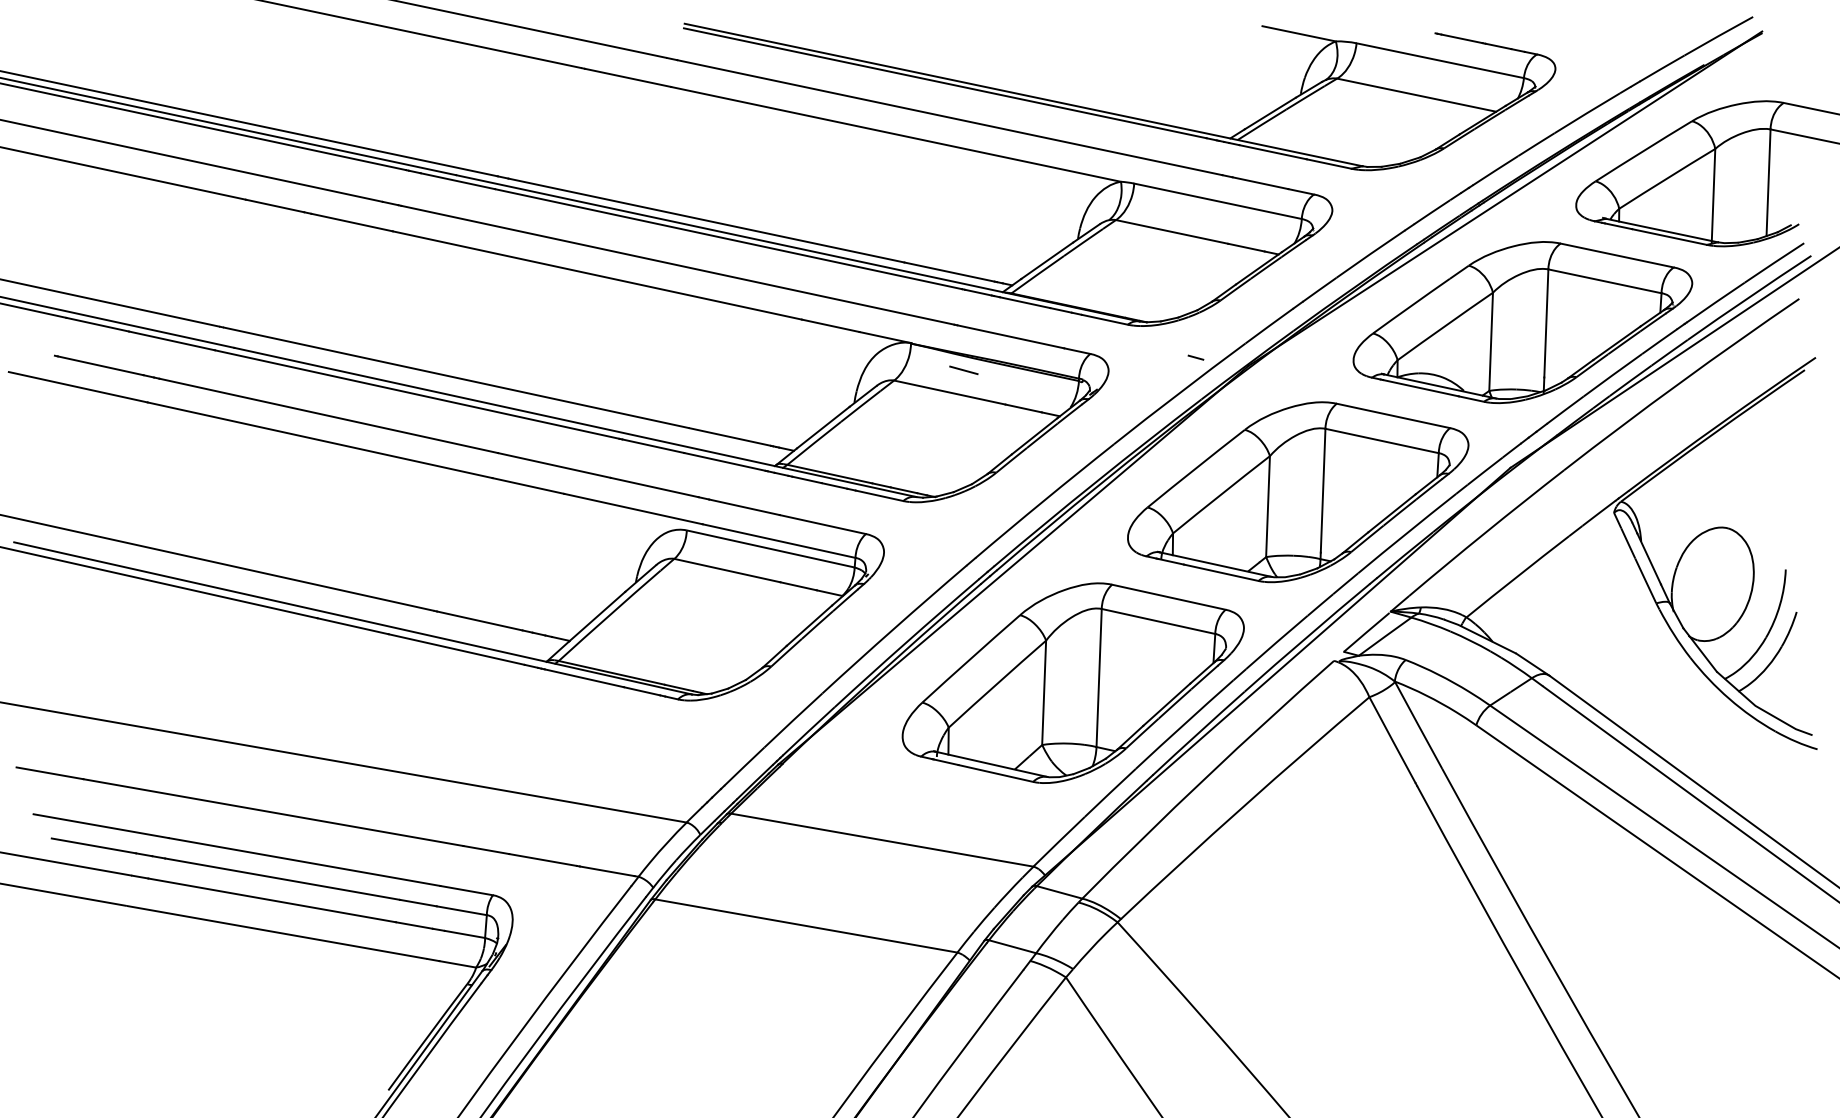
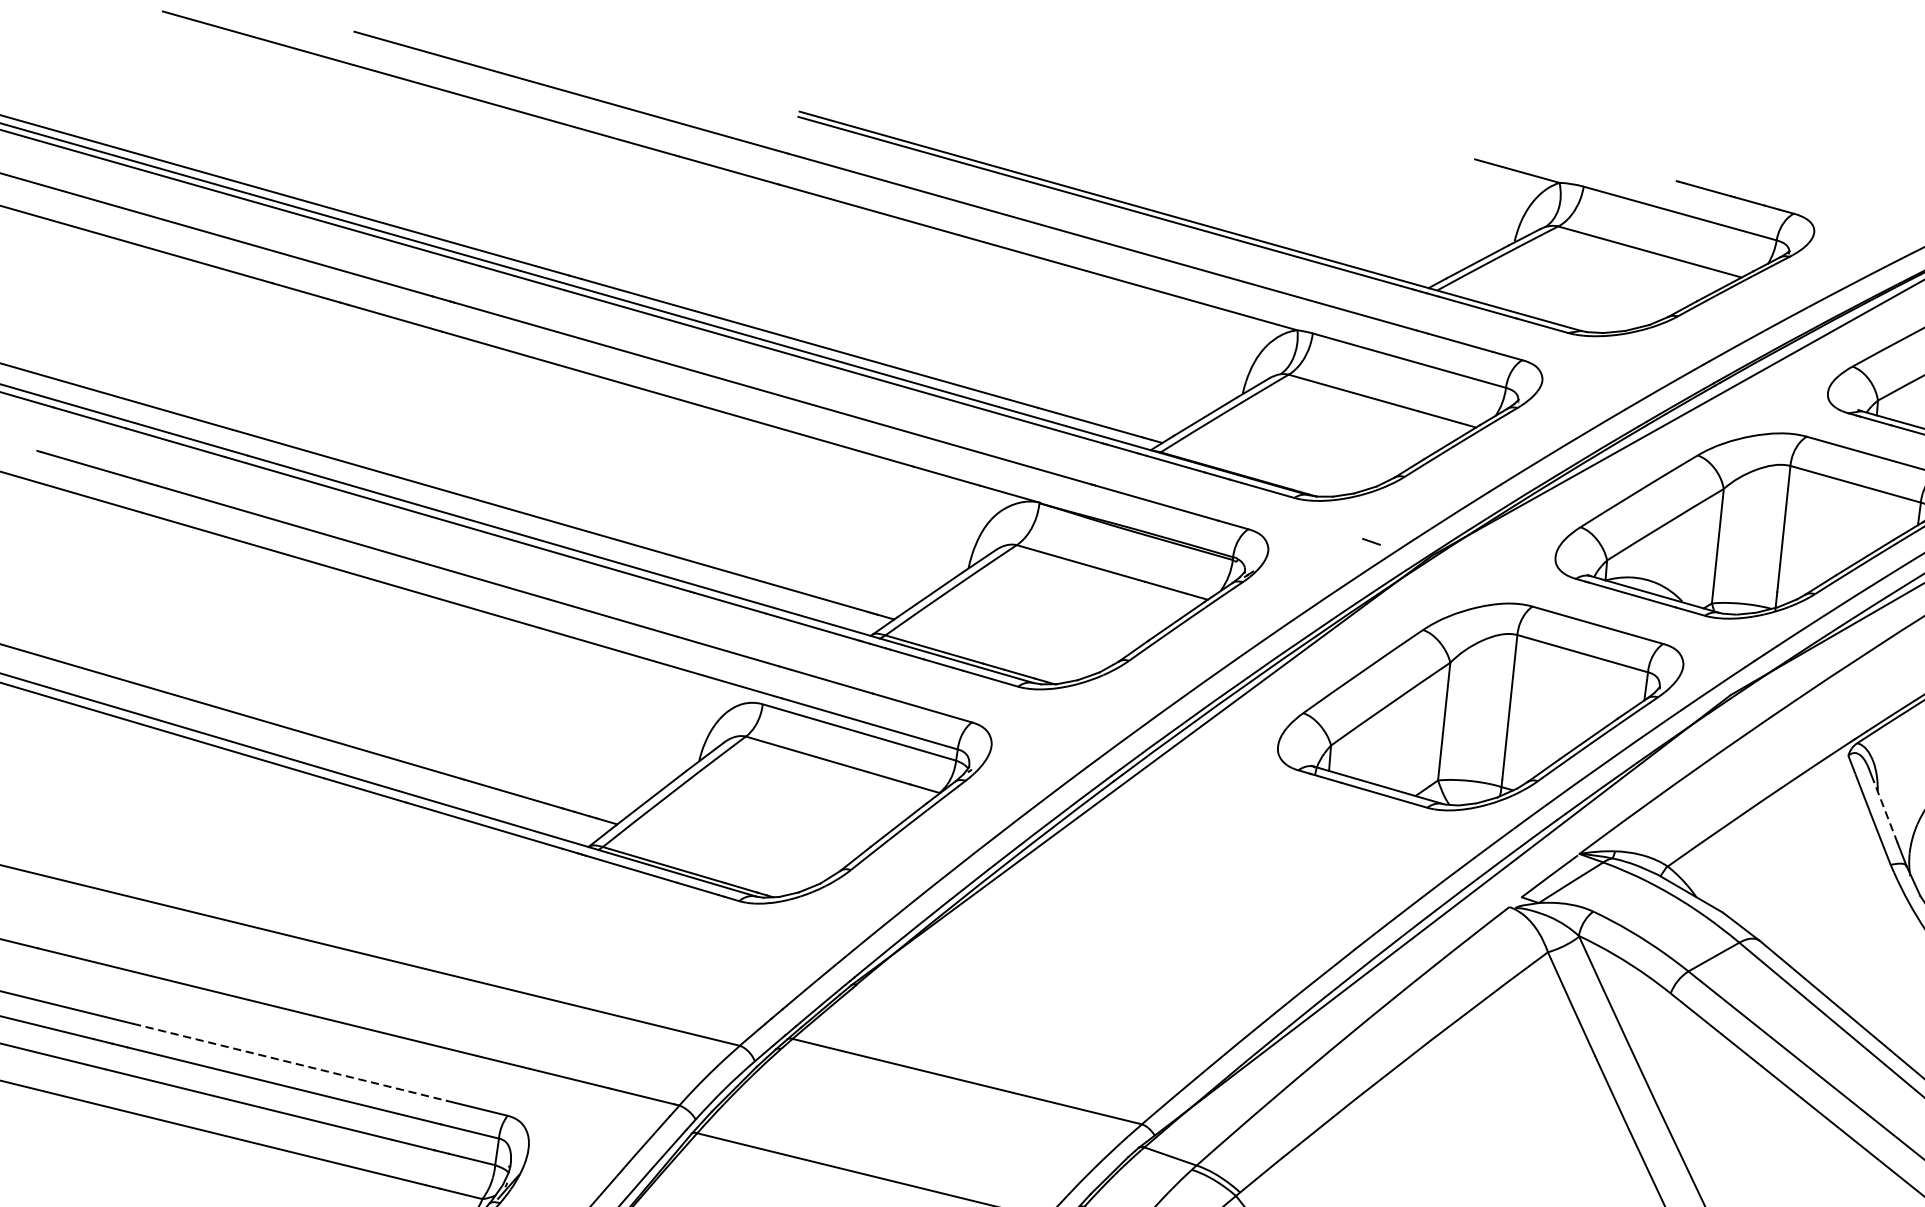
line: (963, 370) -> (1098, 538), removed
line: (1648, 558) -> (1885, 811), solid -> dashed
part: (1072, 682) -> (1201, 912), removed
line: (304, 862) -> (289, 1062), solid -> dashed

